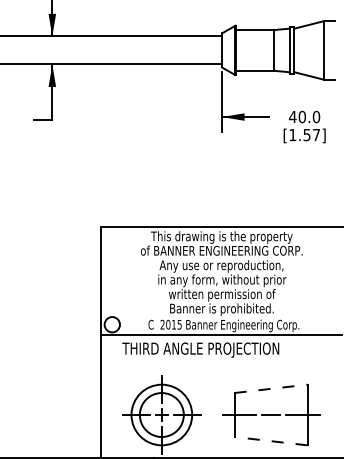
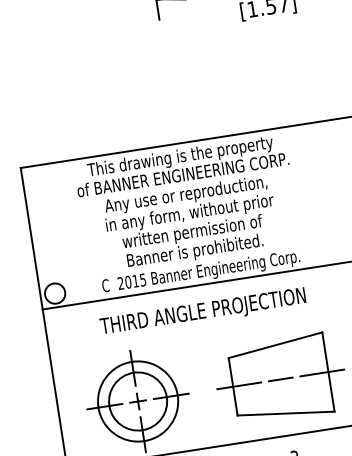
text: (200, 349) -> (202, 311), moved
line: (271, 388) -> (275, 344), dashed -> solid
line: (271, 441) -> (286, 413), dashed -> solid

